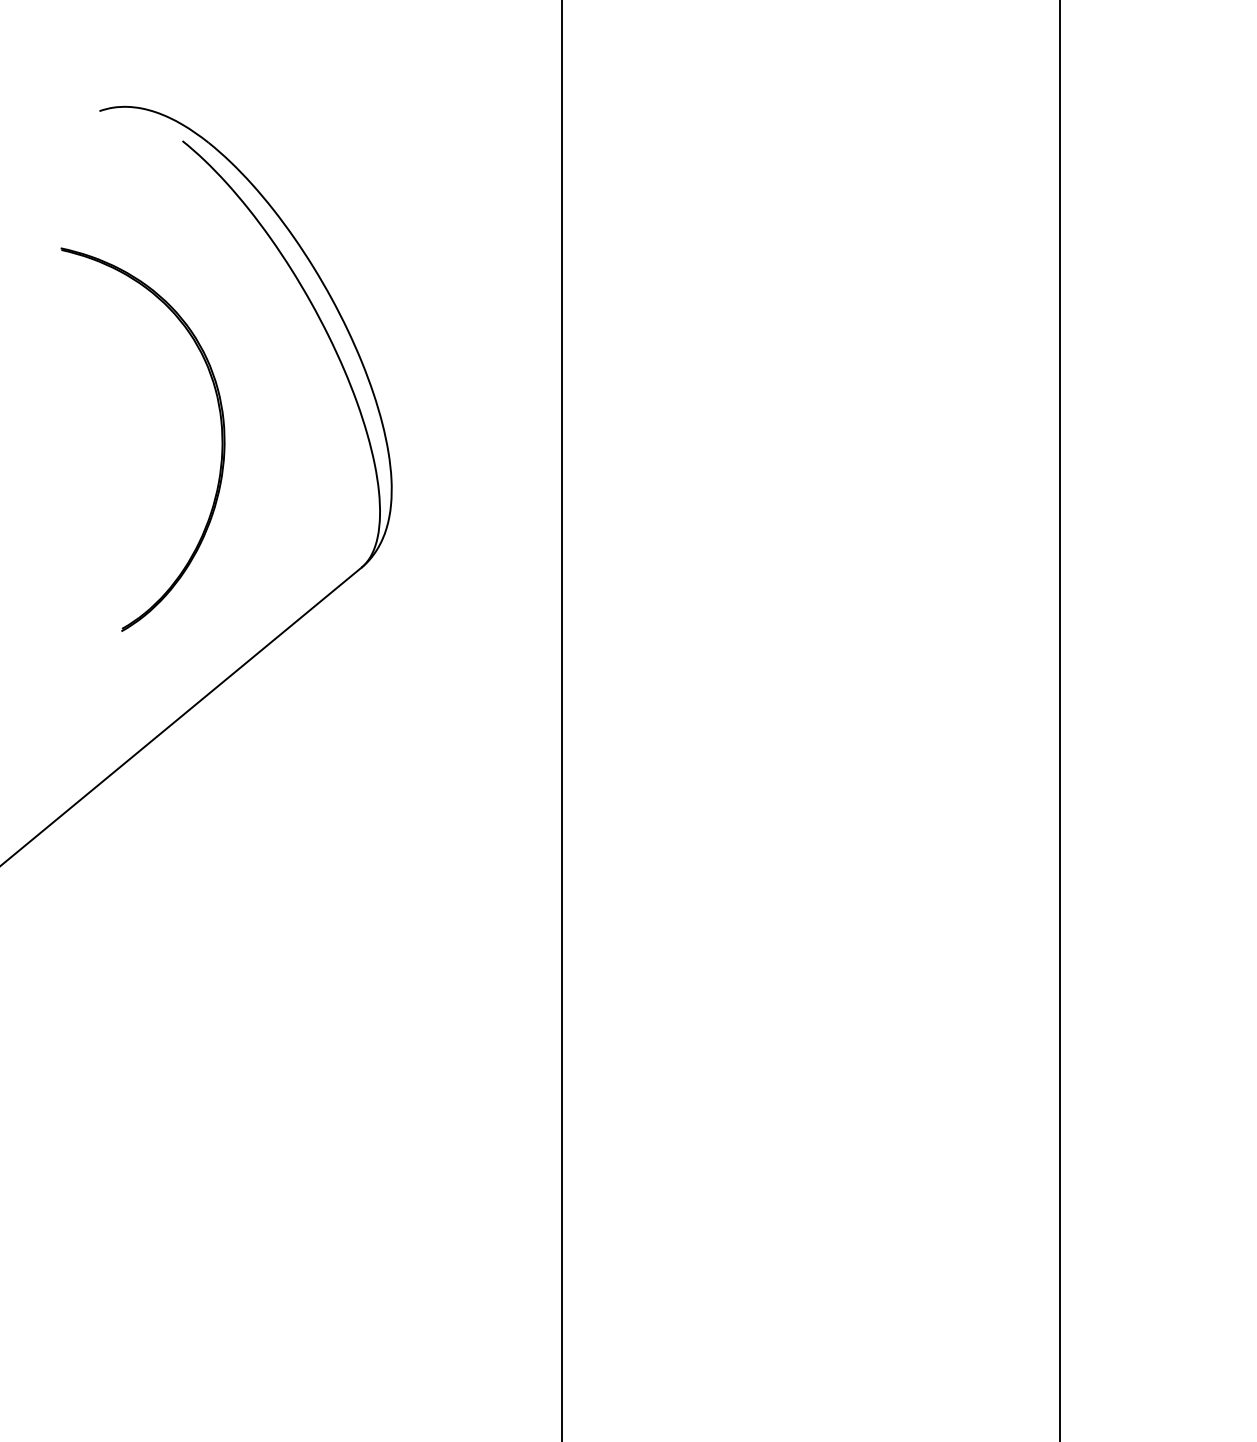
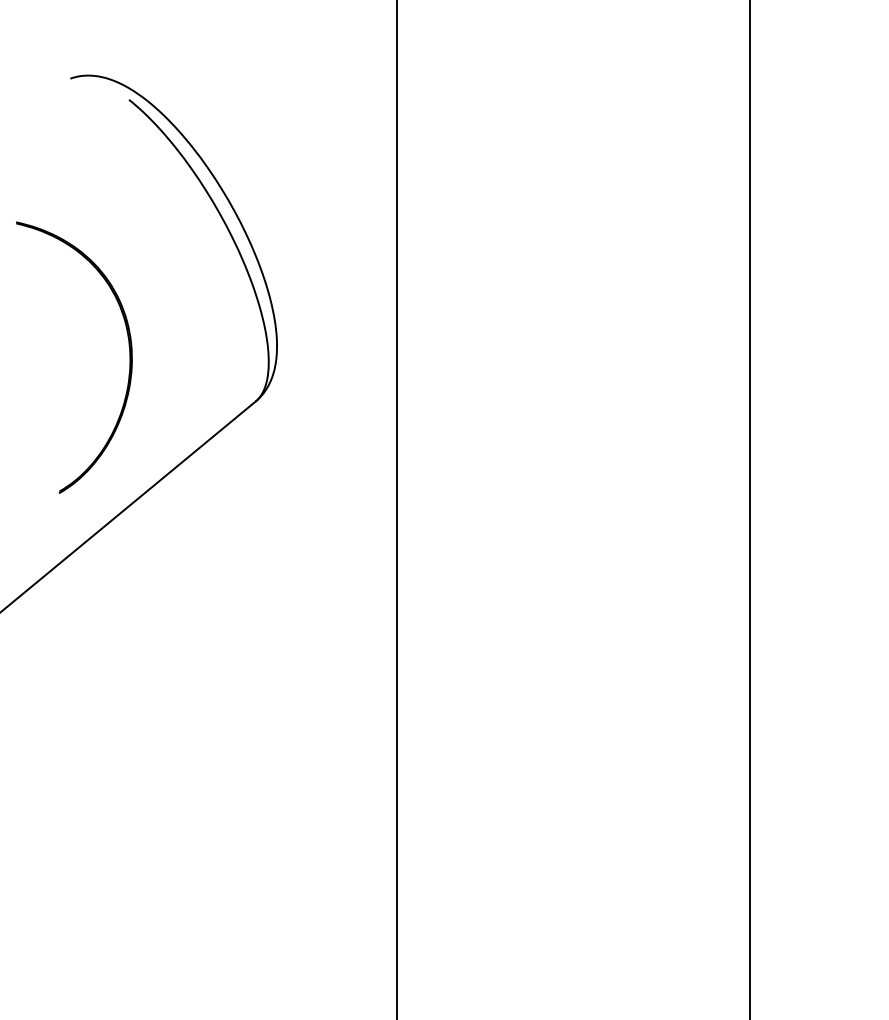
part: (221, 439) -> (129, 357), moved

